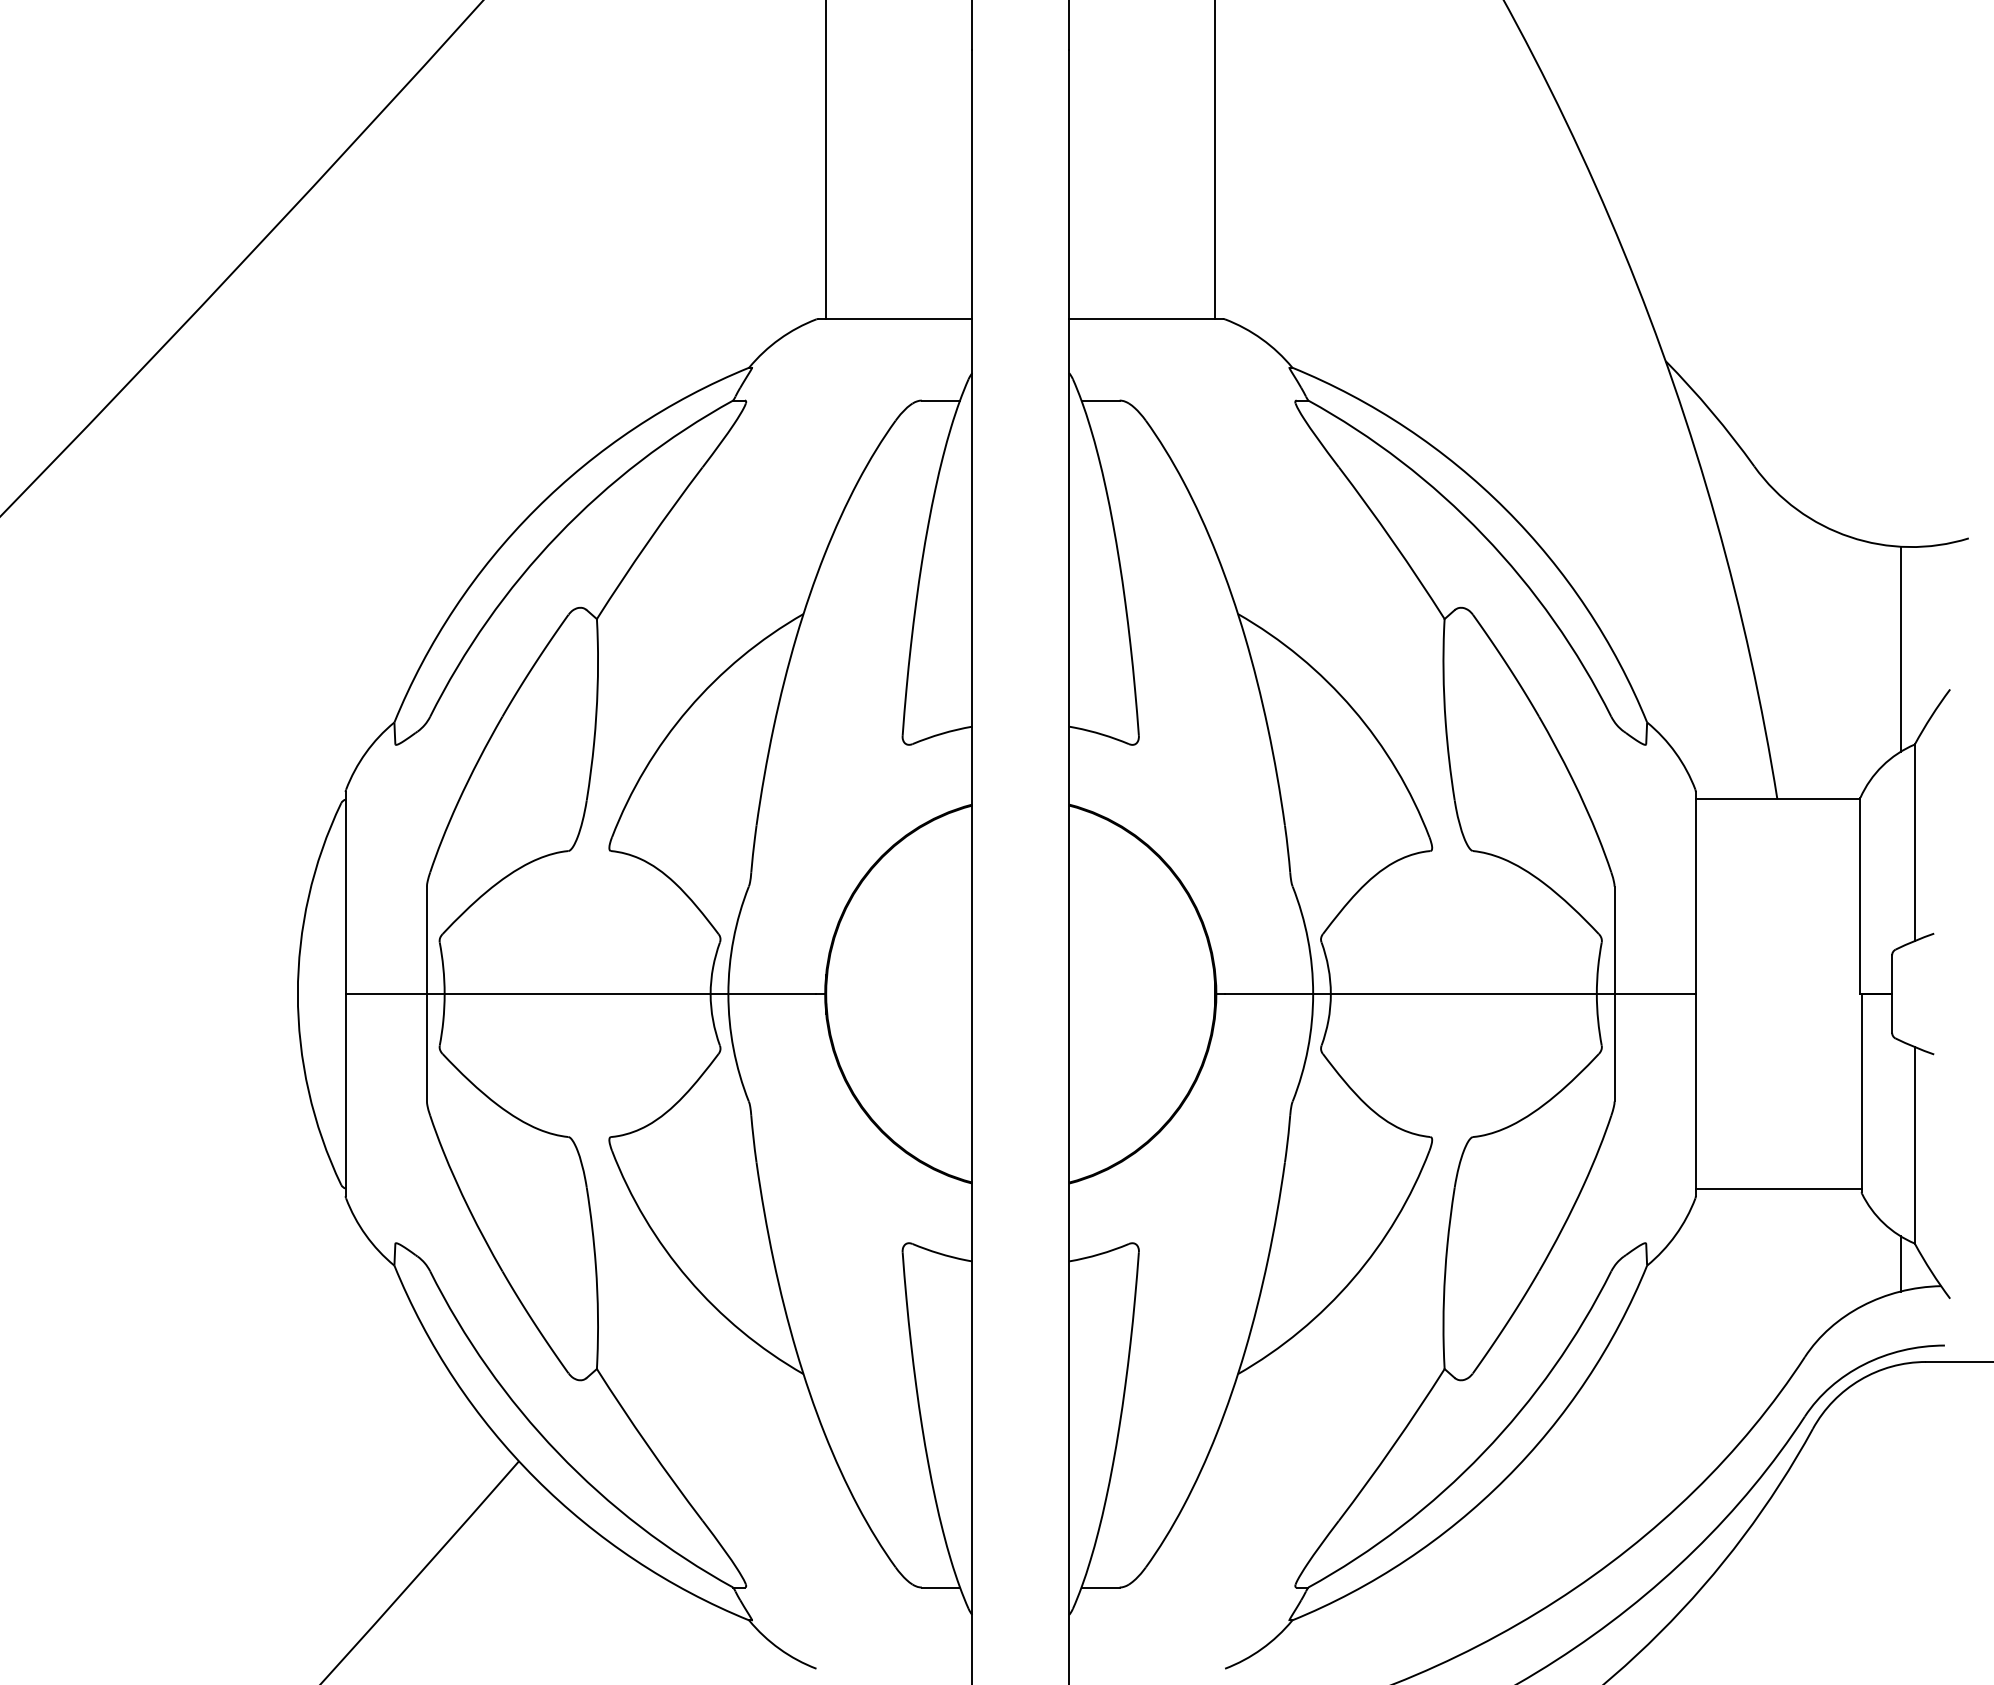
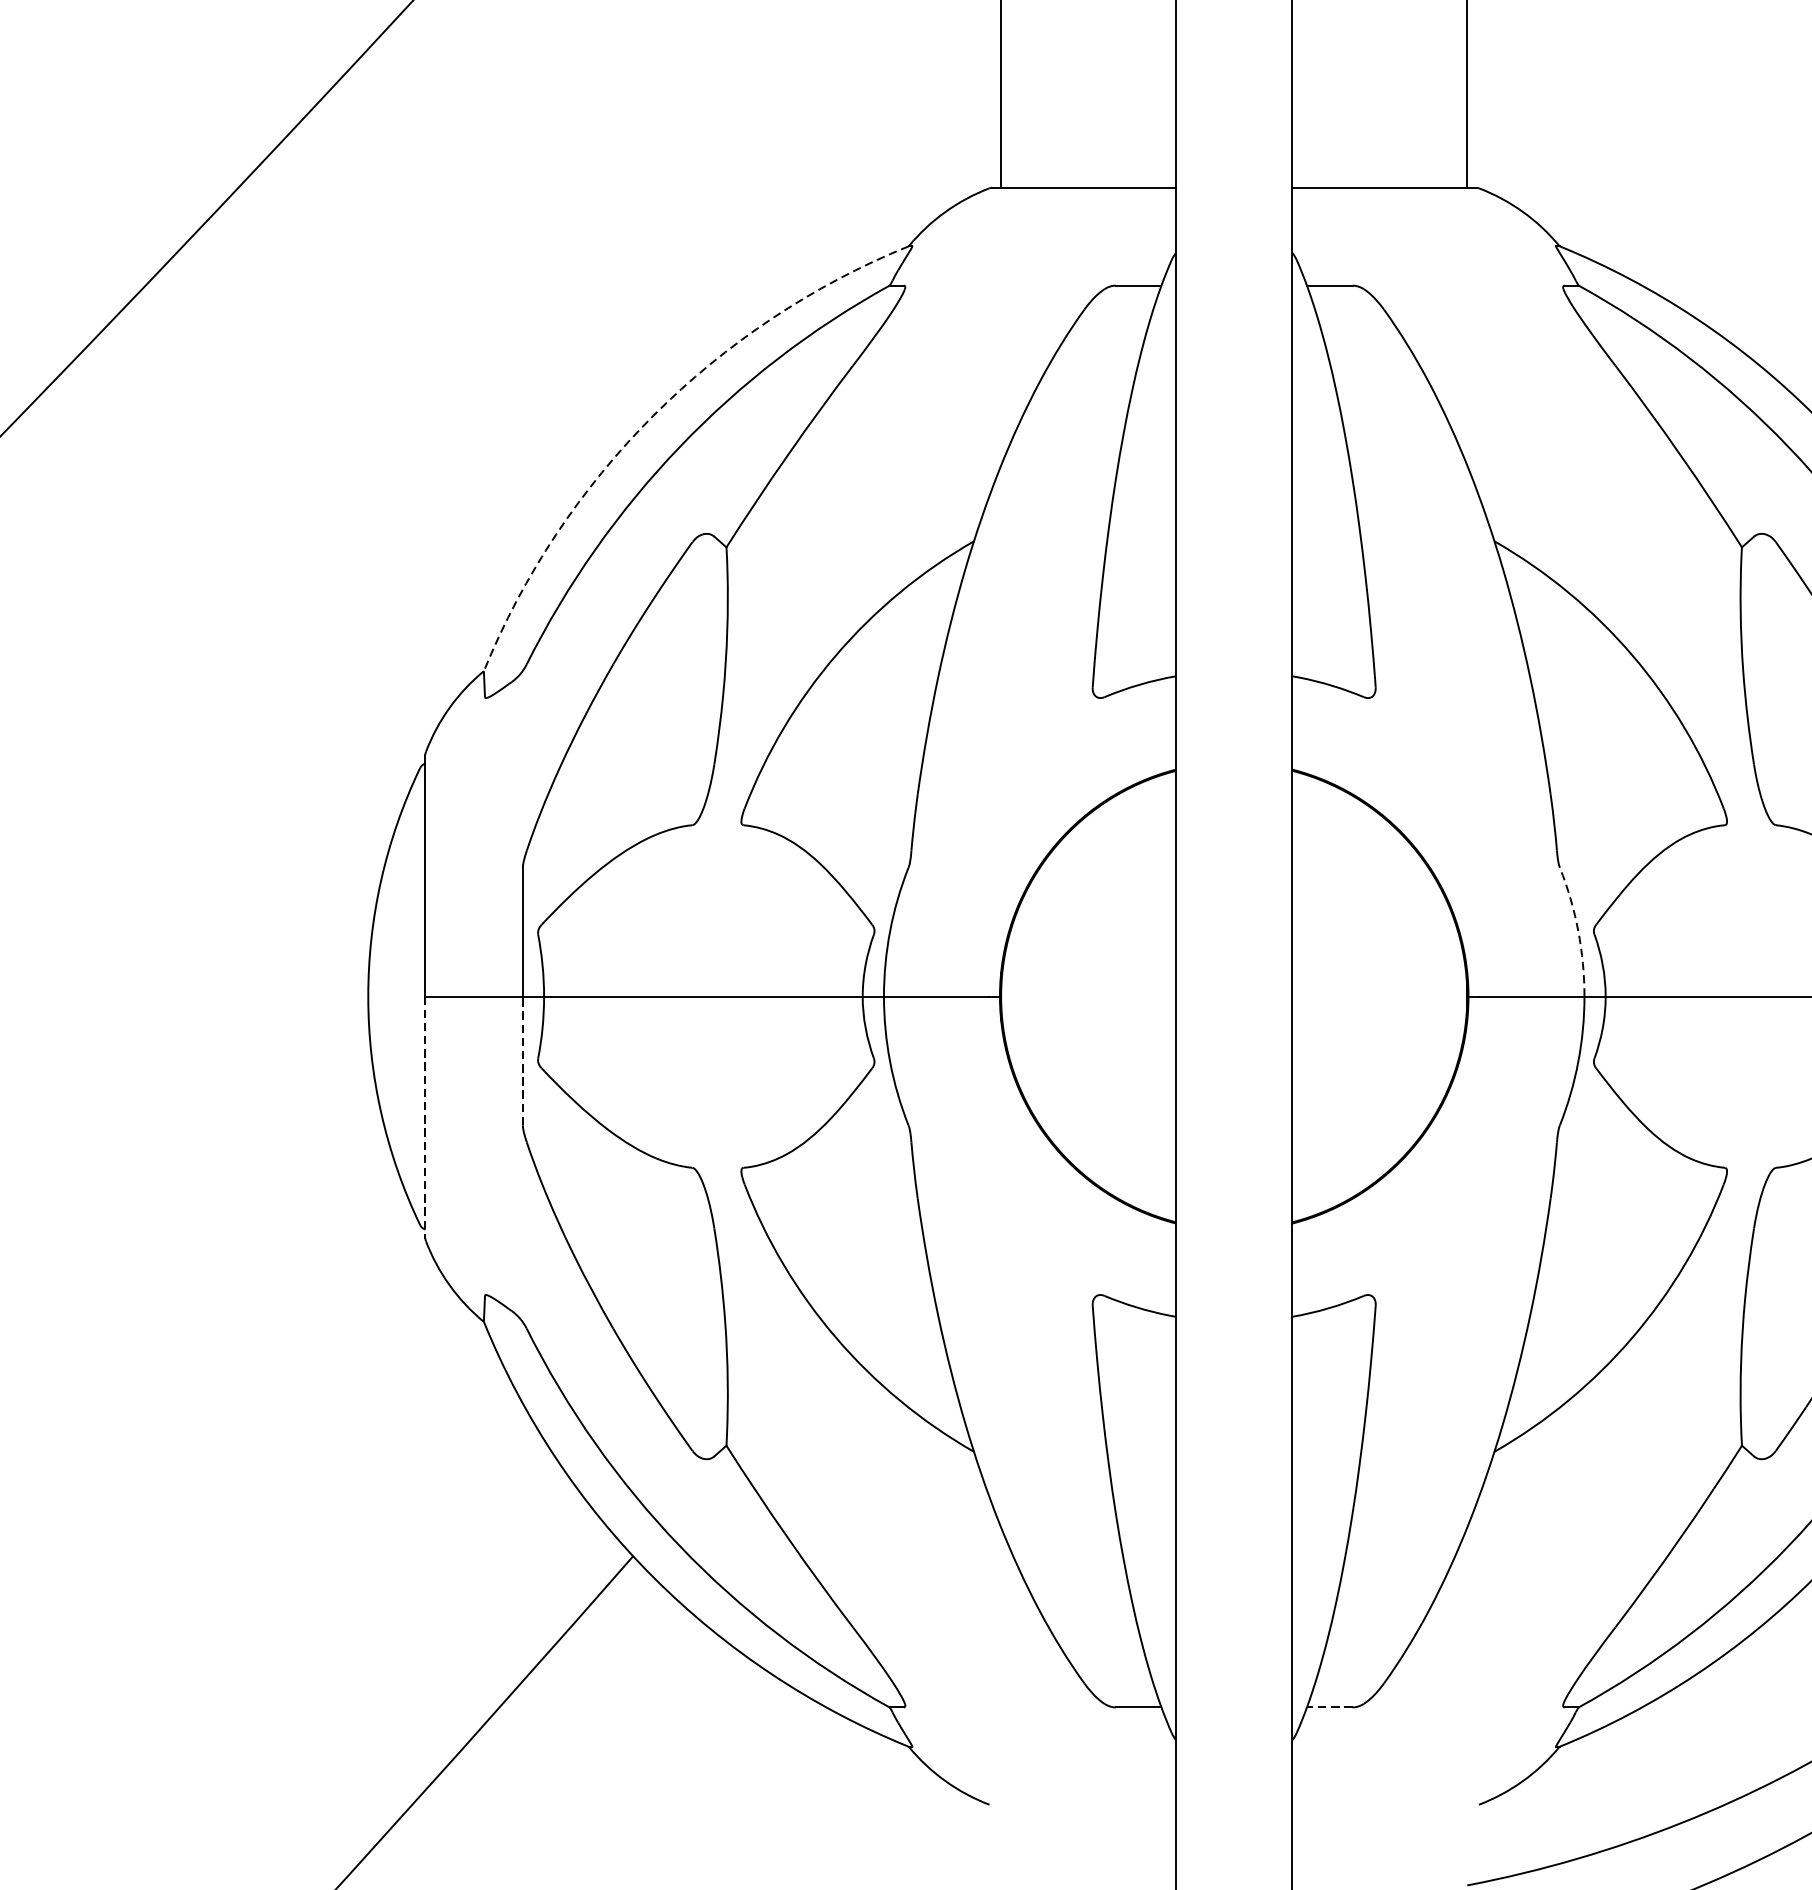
arc: (535, 509) -> (652, 416), solid -> dashed
arc: (1308, 939) -> (1578, 931), solid -> dashed
line: (426, 1047) -> (522, 1060), solid -> dashed
line: (345, 1095) -> (425, 1118), solid -> dashed
line: (1100, 1587) -> (1329, 1707), solid -> dashed

